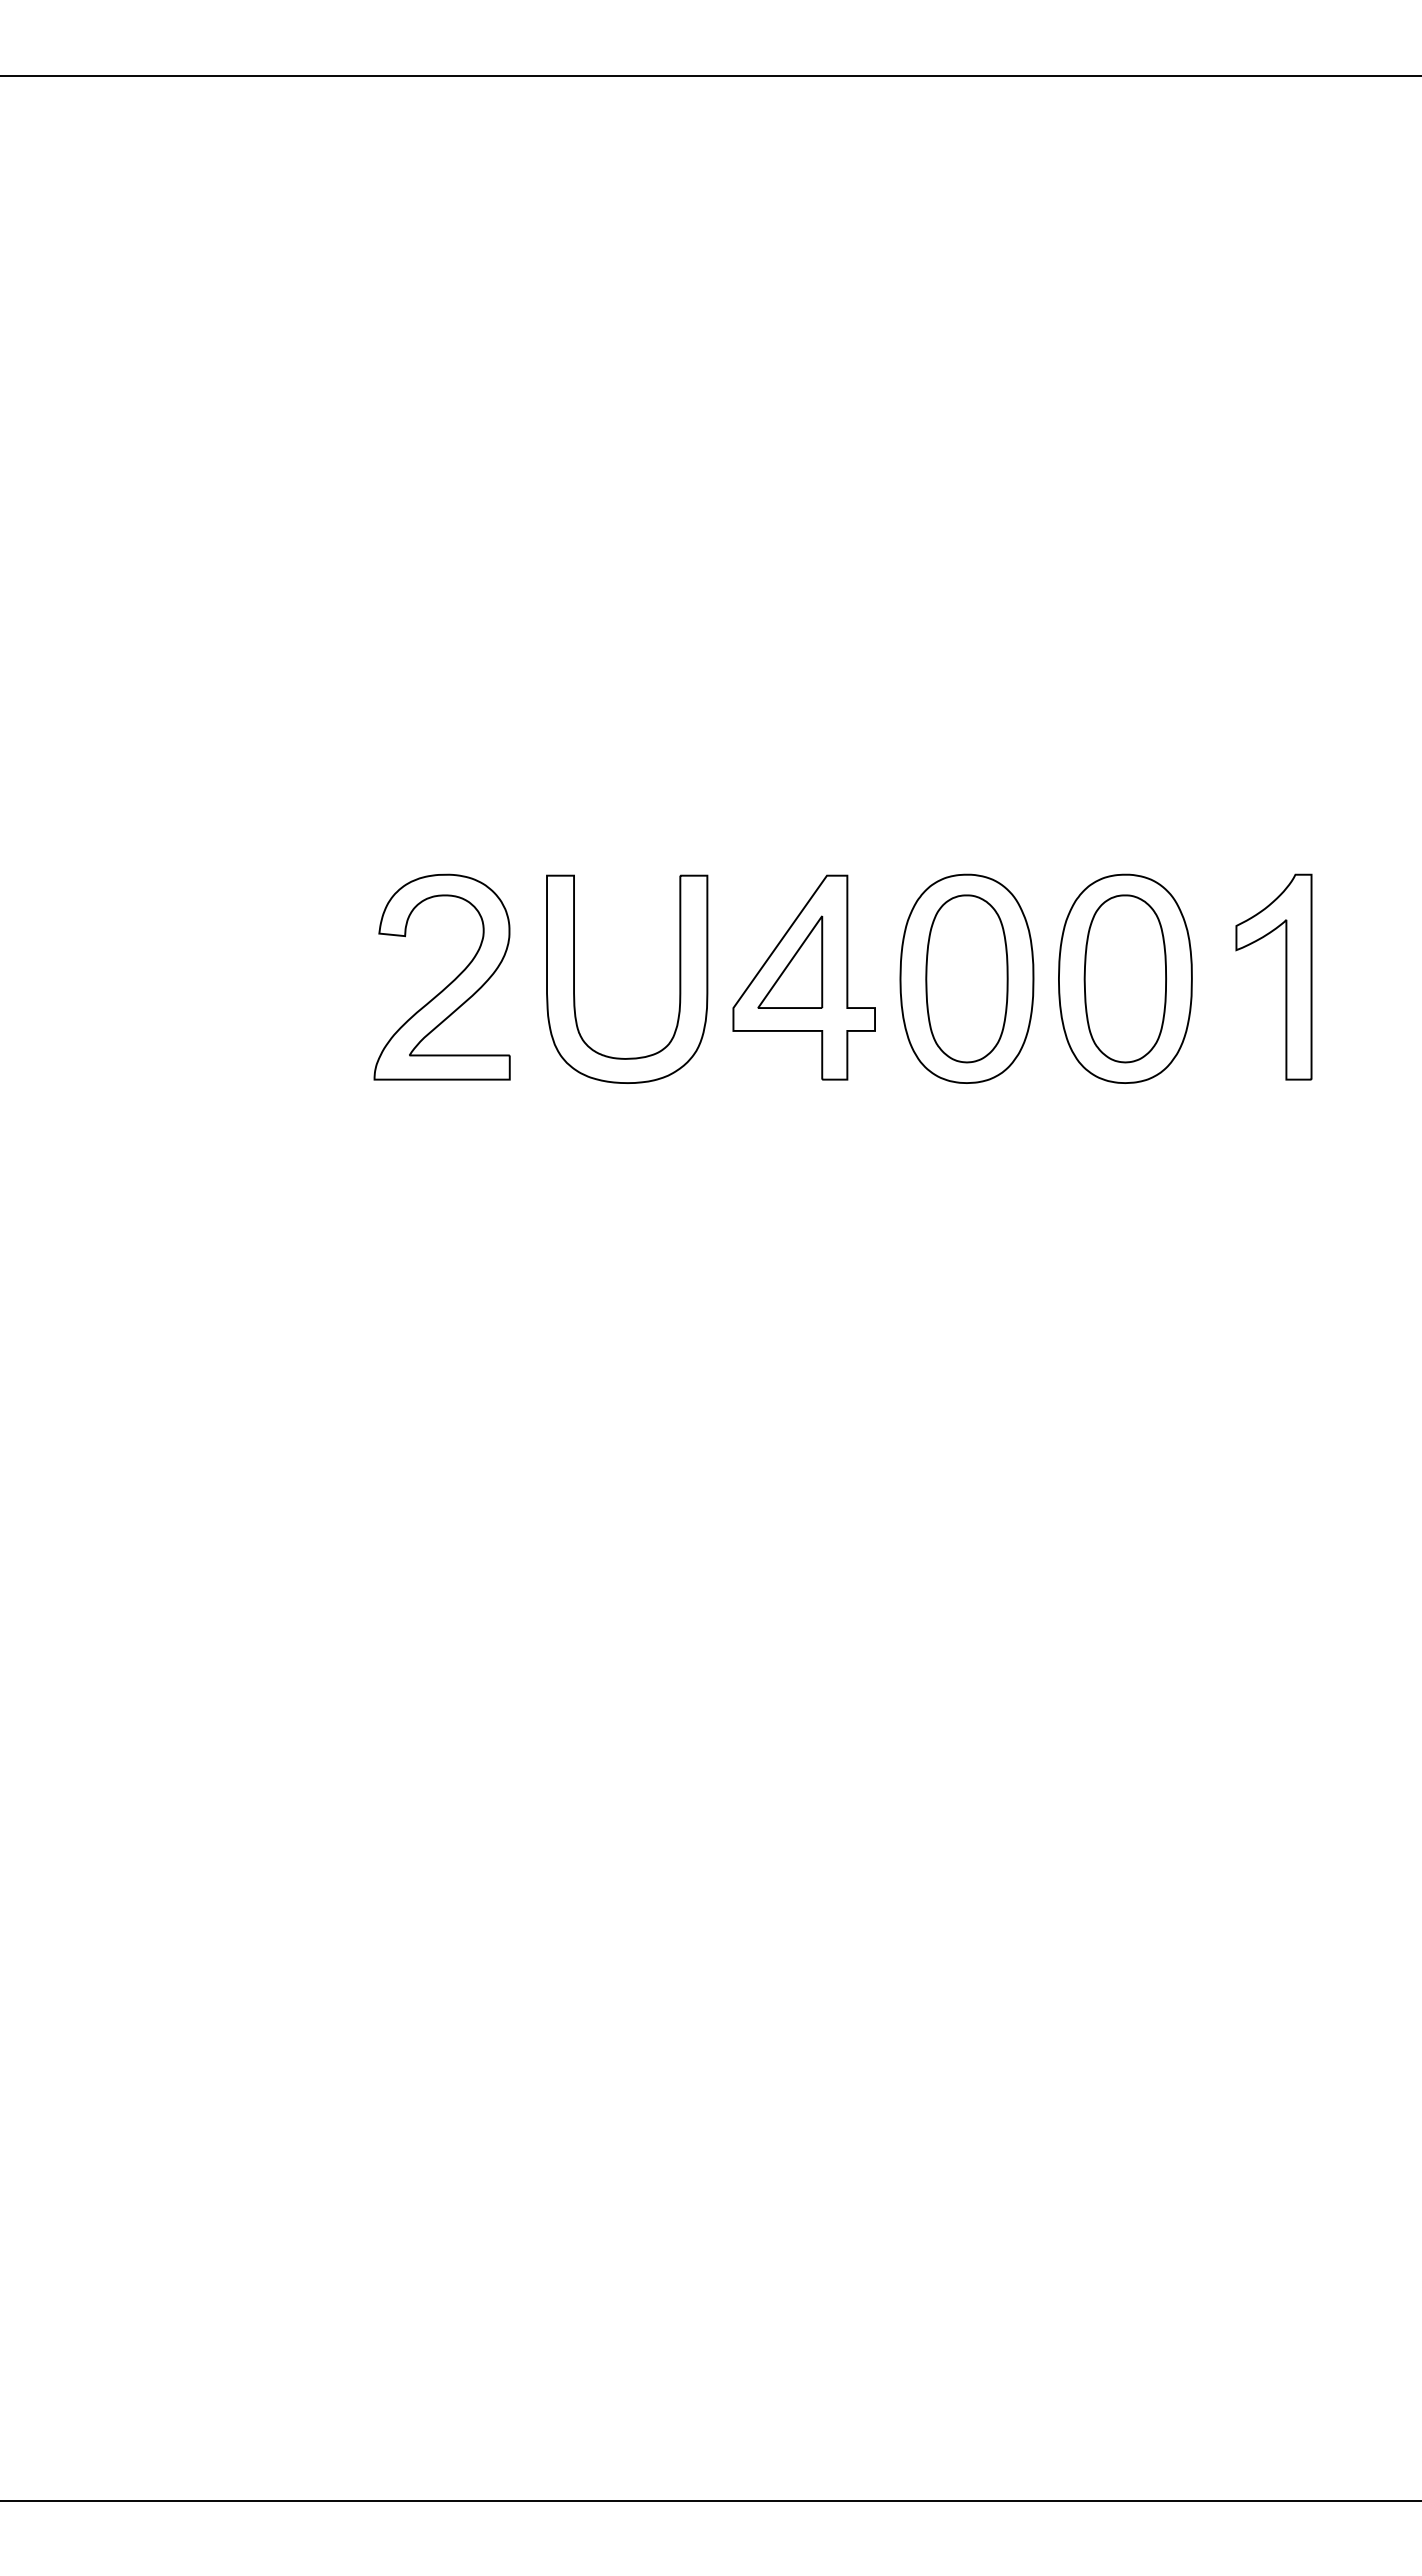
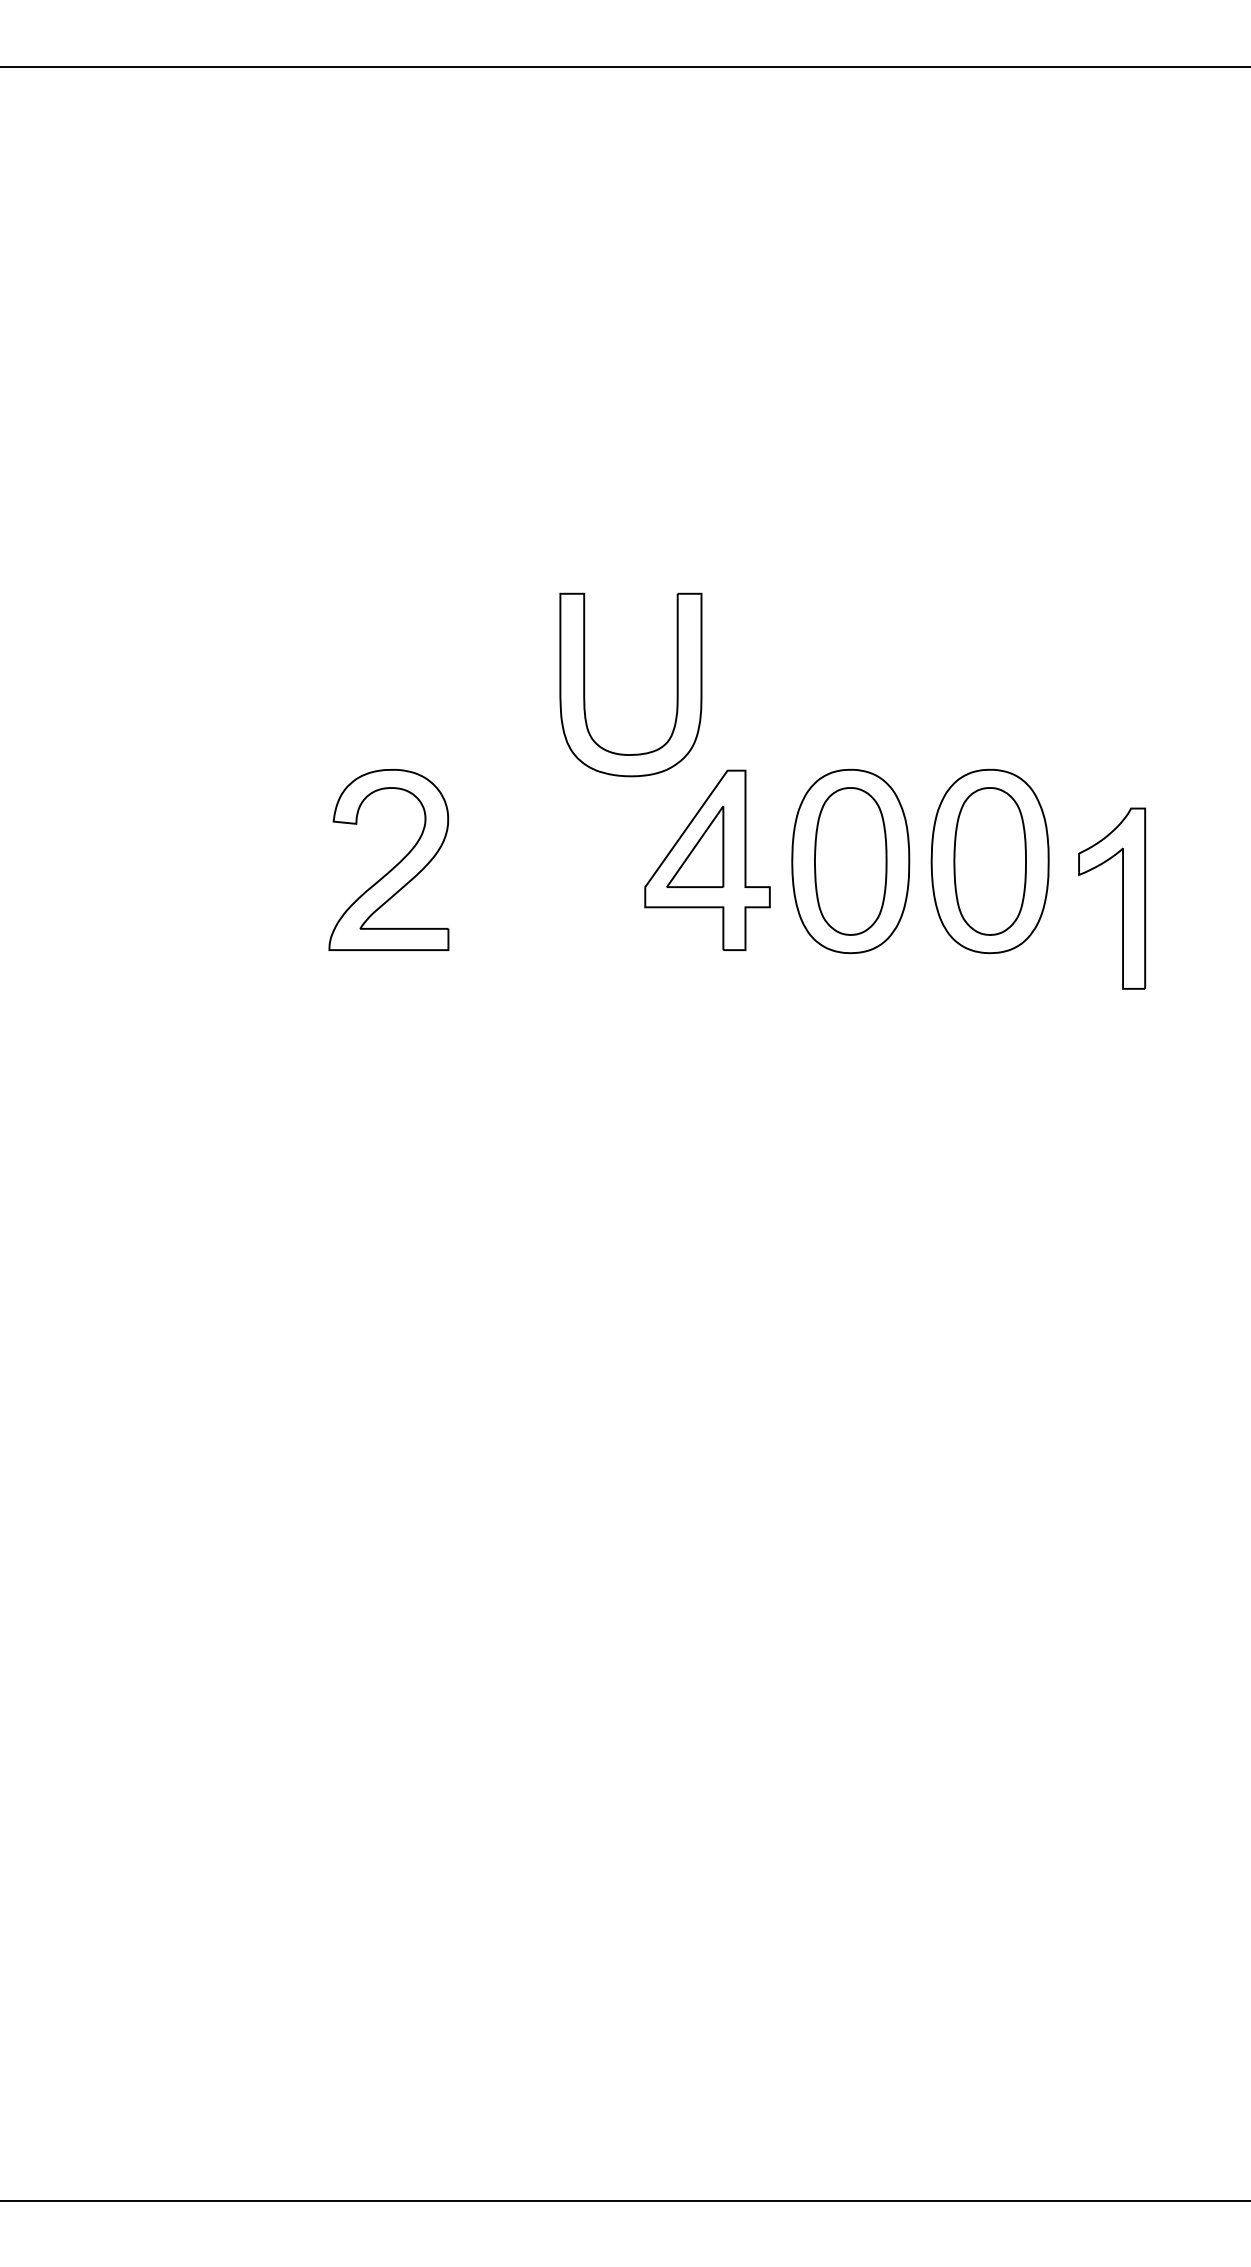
part: (1285, 976) -> (1122, 898), moved
part: (679, 978) -> (676, 684), moved

